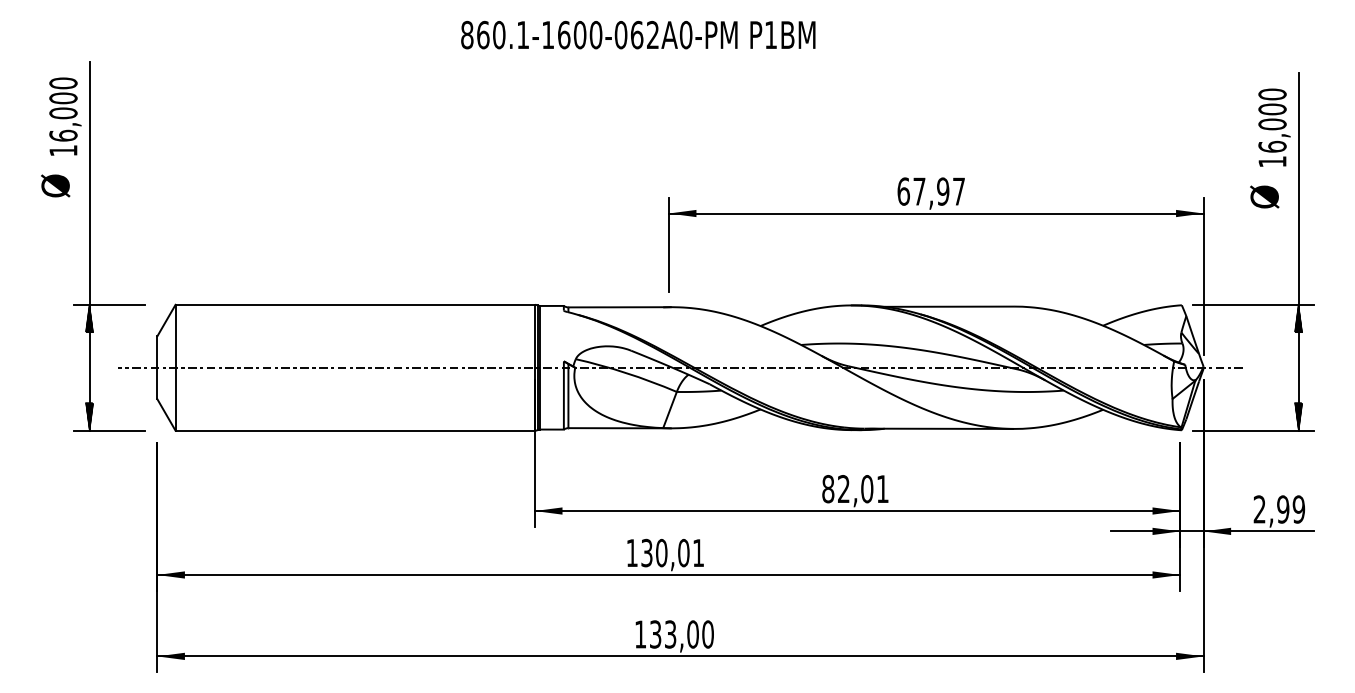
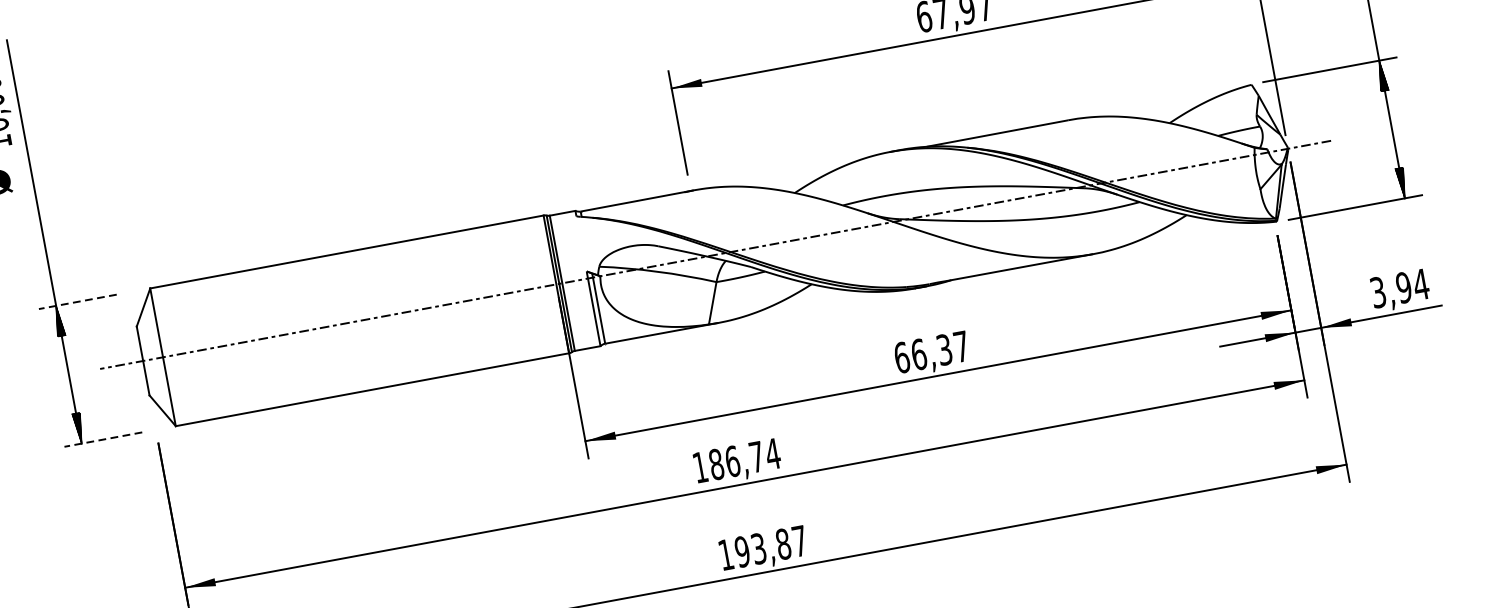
line: (109, 304) -> (77, 301), solid -> dashed
line: (109, 430) -> (103, 439), solid -> dashed
text: (855, 489) -> (931, 352), 82,01 -> 66,37
text: (1279, 509) -> (1399, 288), 2,99 -> 3,94
text: (672, 552) -> (744, 458), 130,01 -> 186,74
text: (681, 634) -> (770, 546), 133,00 -> 193,87

